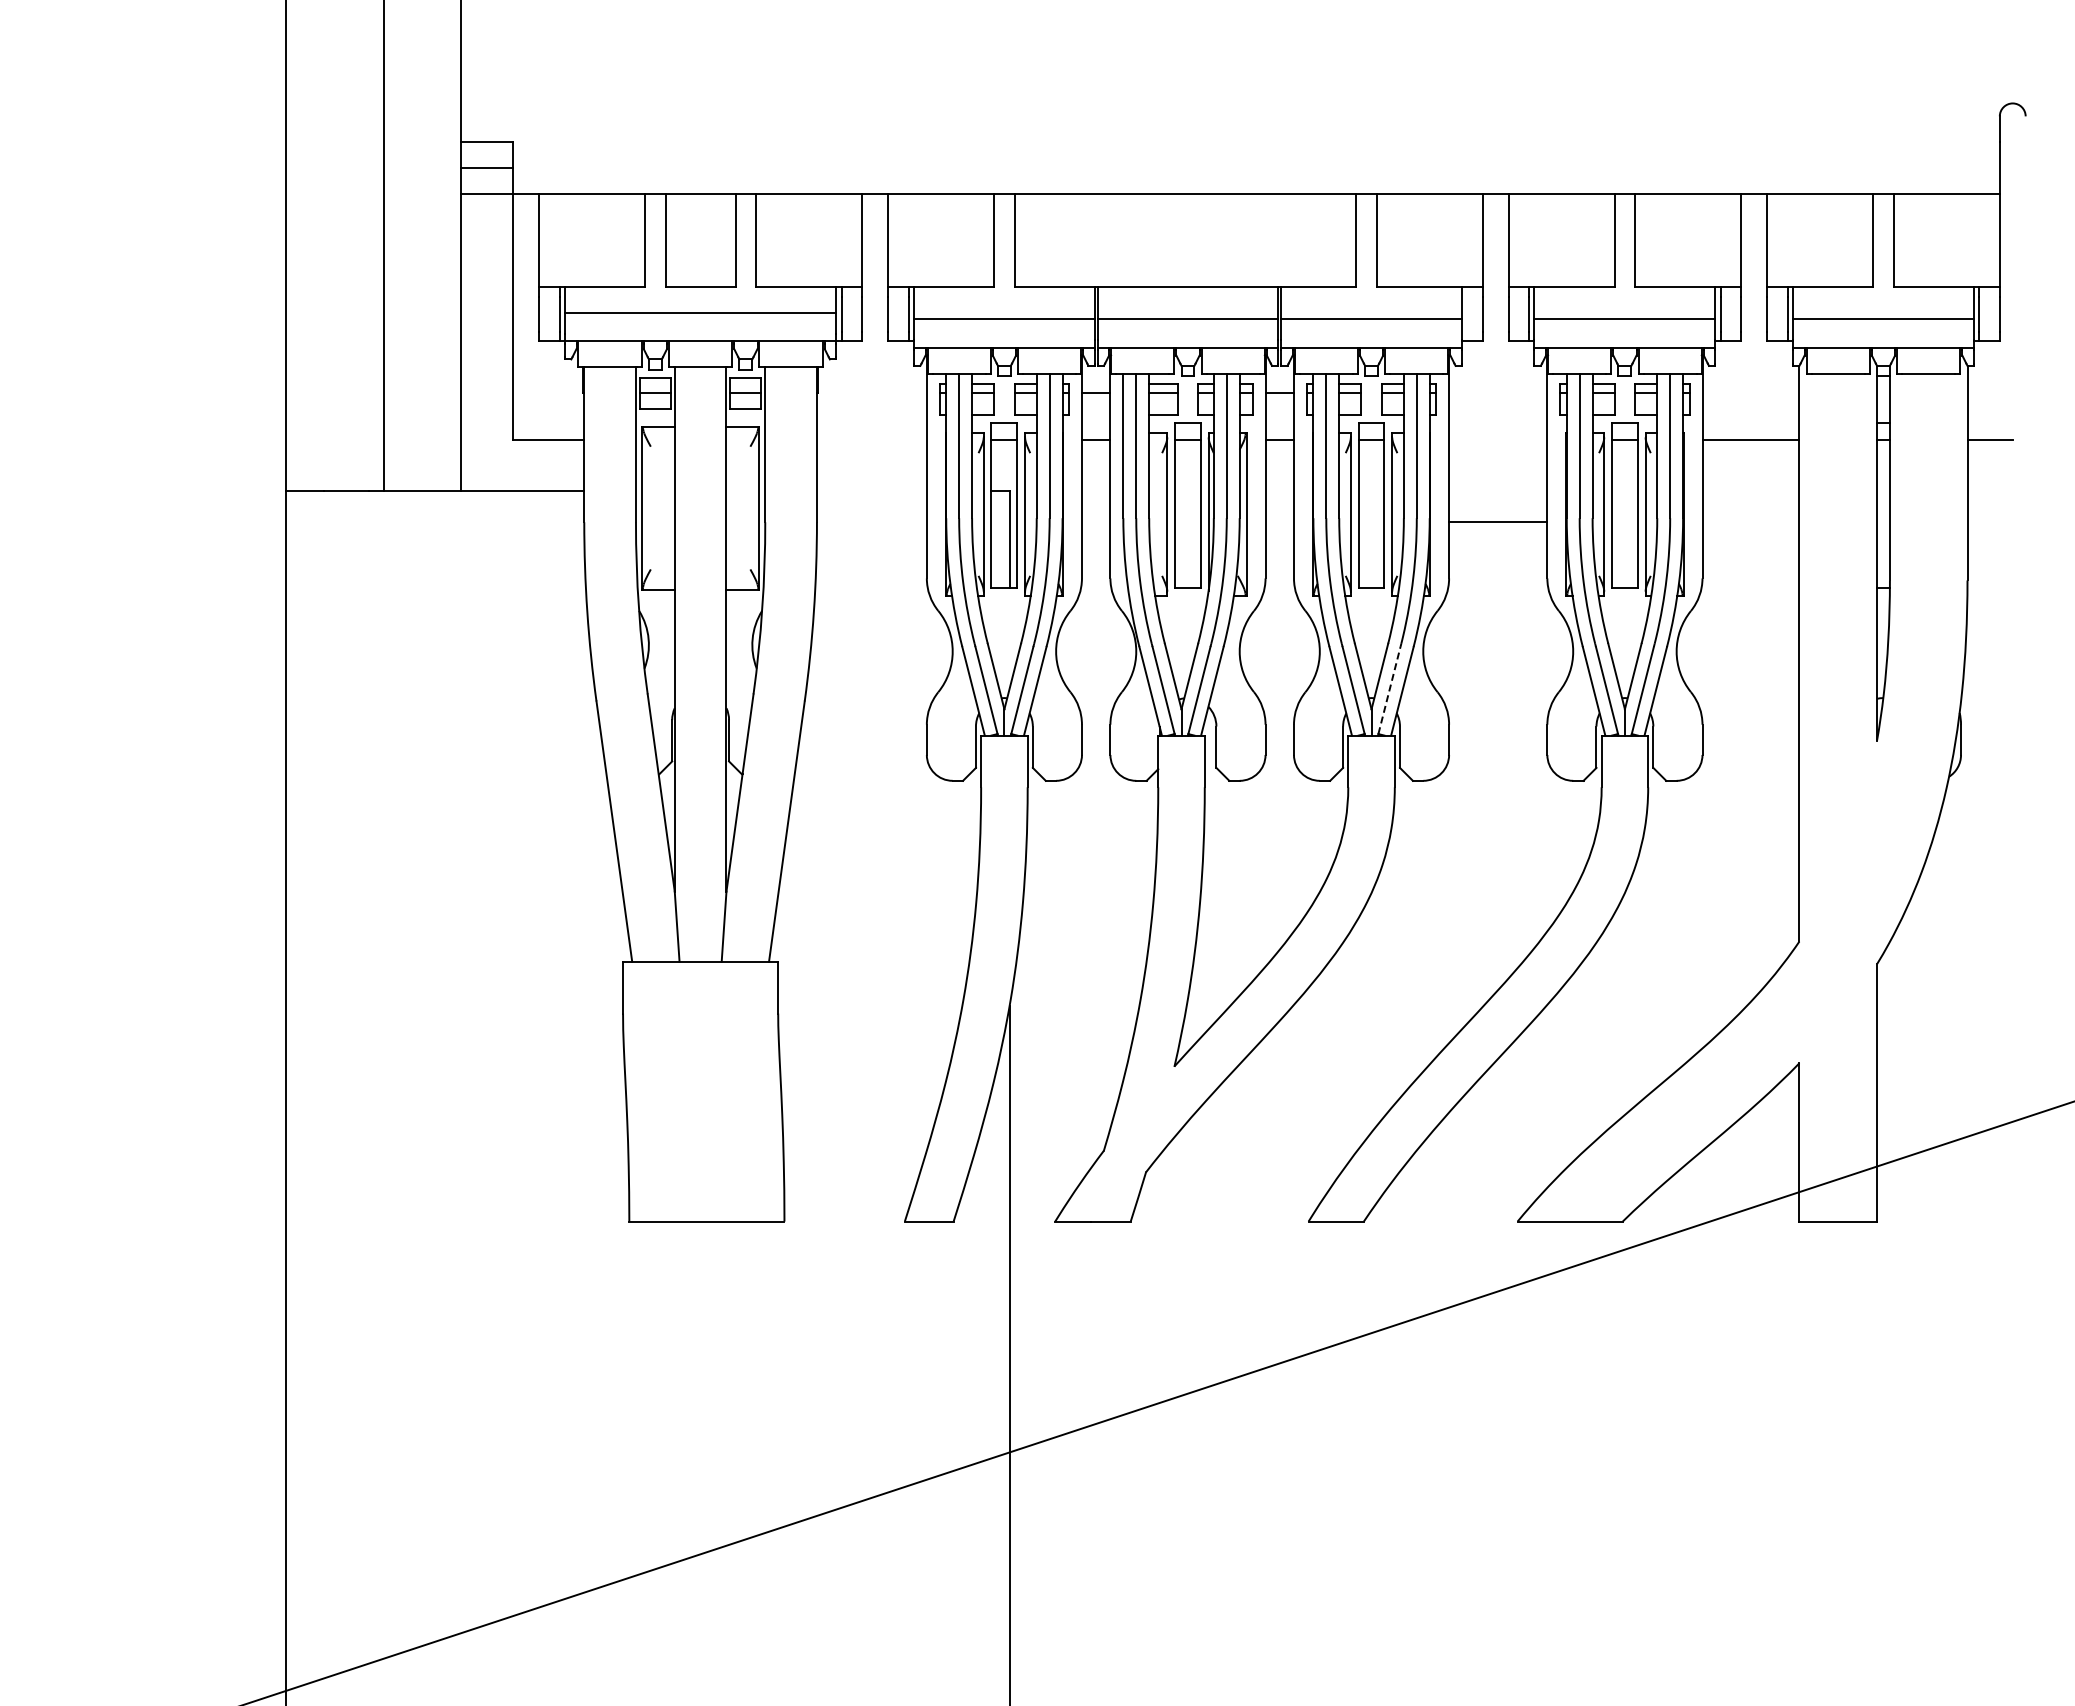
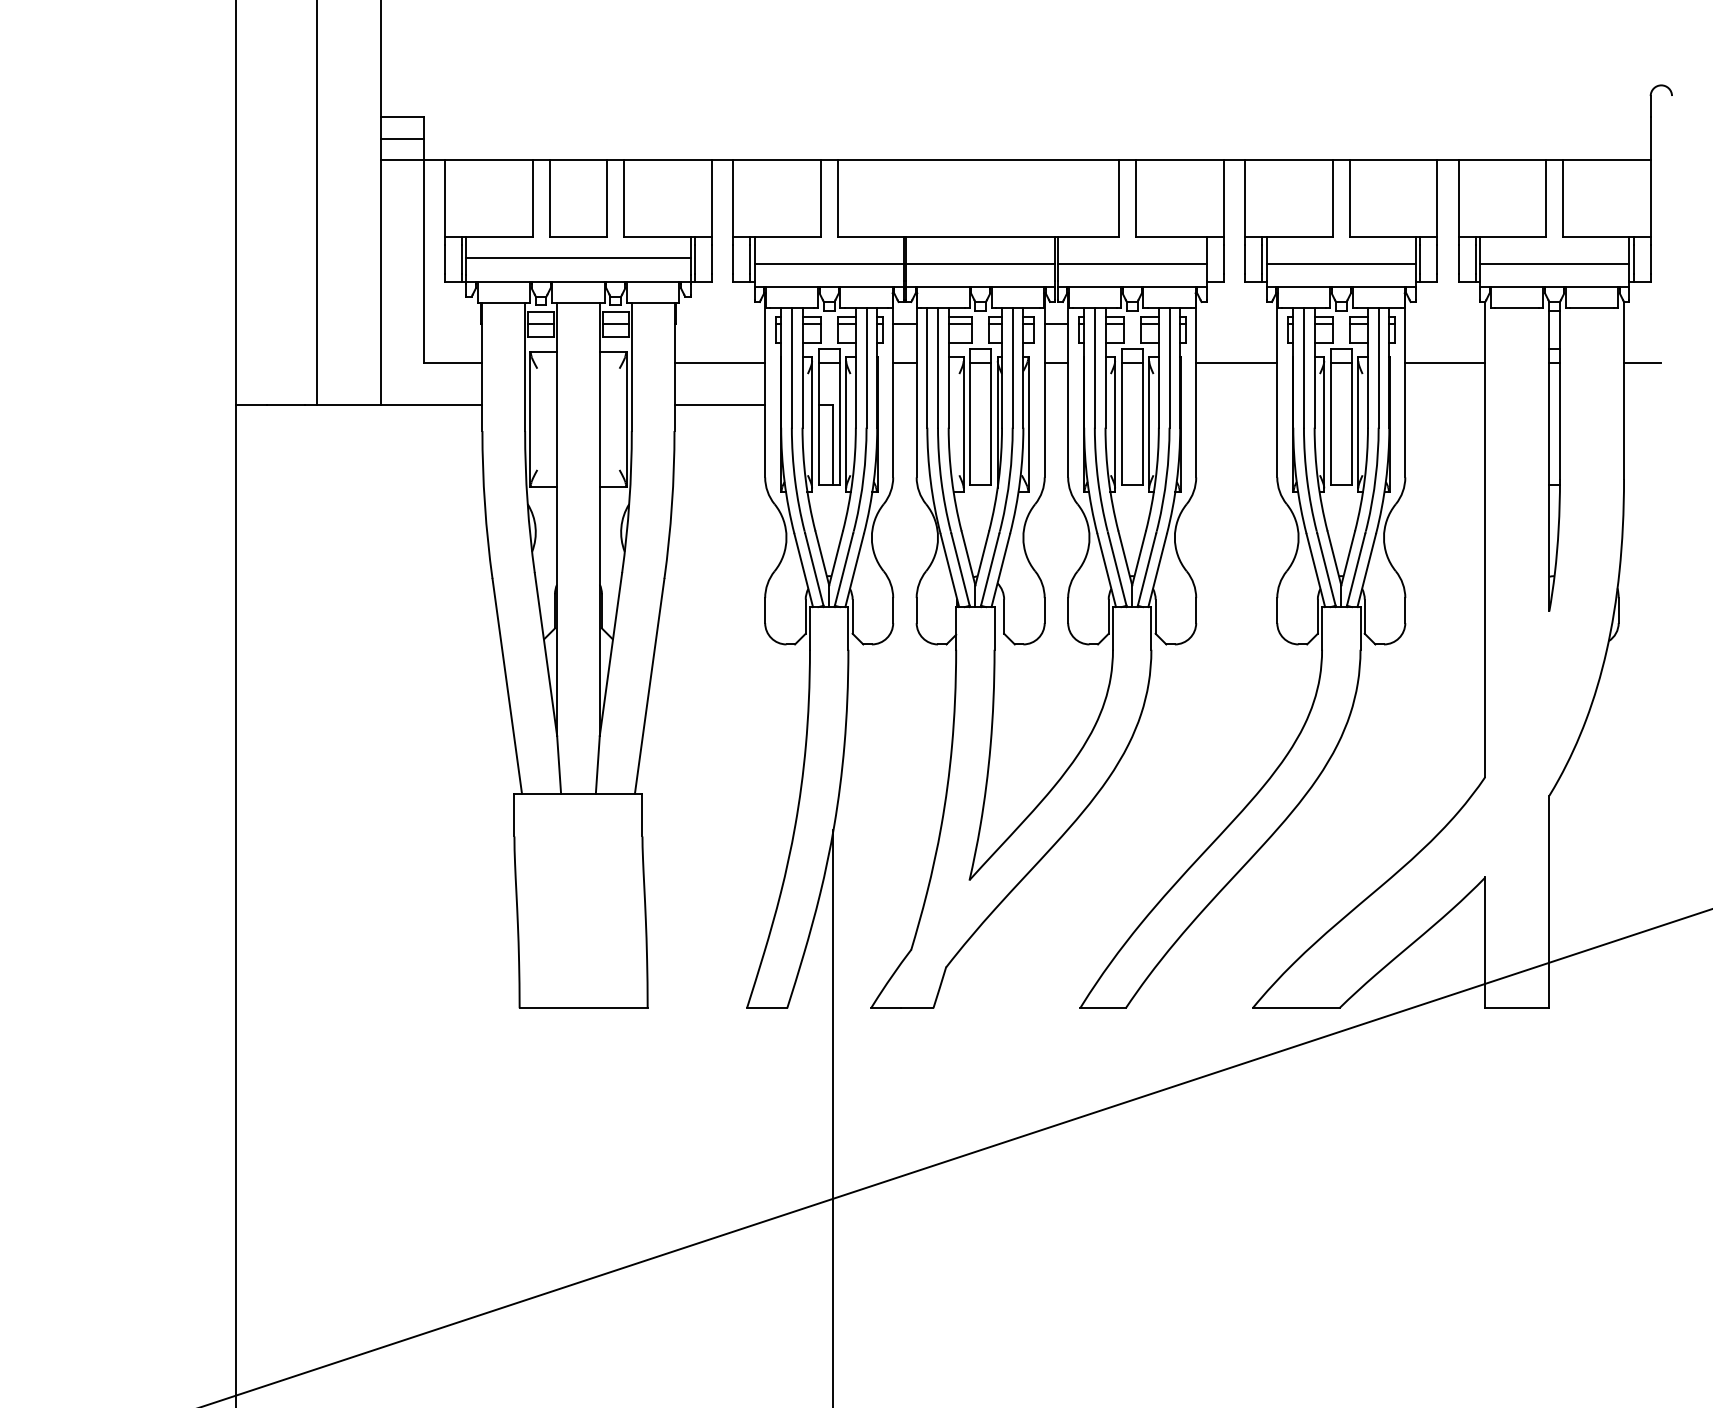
line: (871, 439) -> (719, 362), added
line: (871, 491) -> (719, 405), added
line: (1498, 521) -> (1236, 362), moved
line: (1389, 690) -> (1147, 569), dashed -> solid

